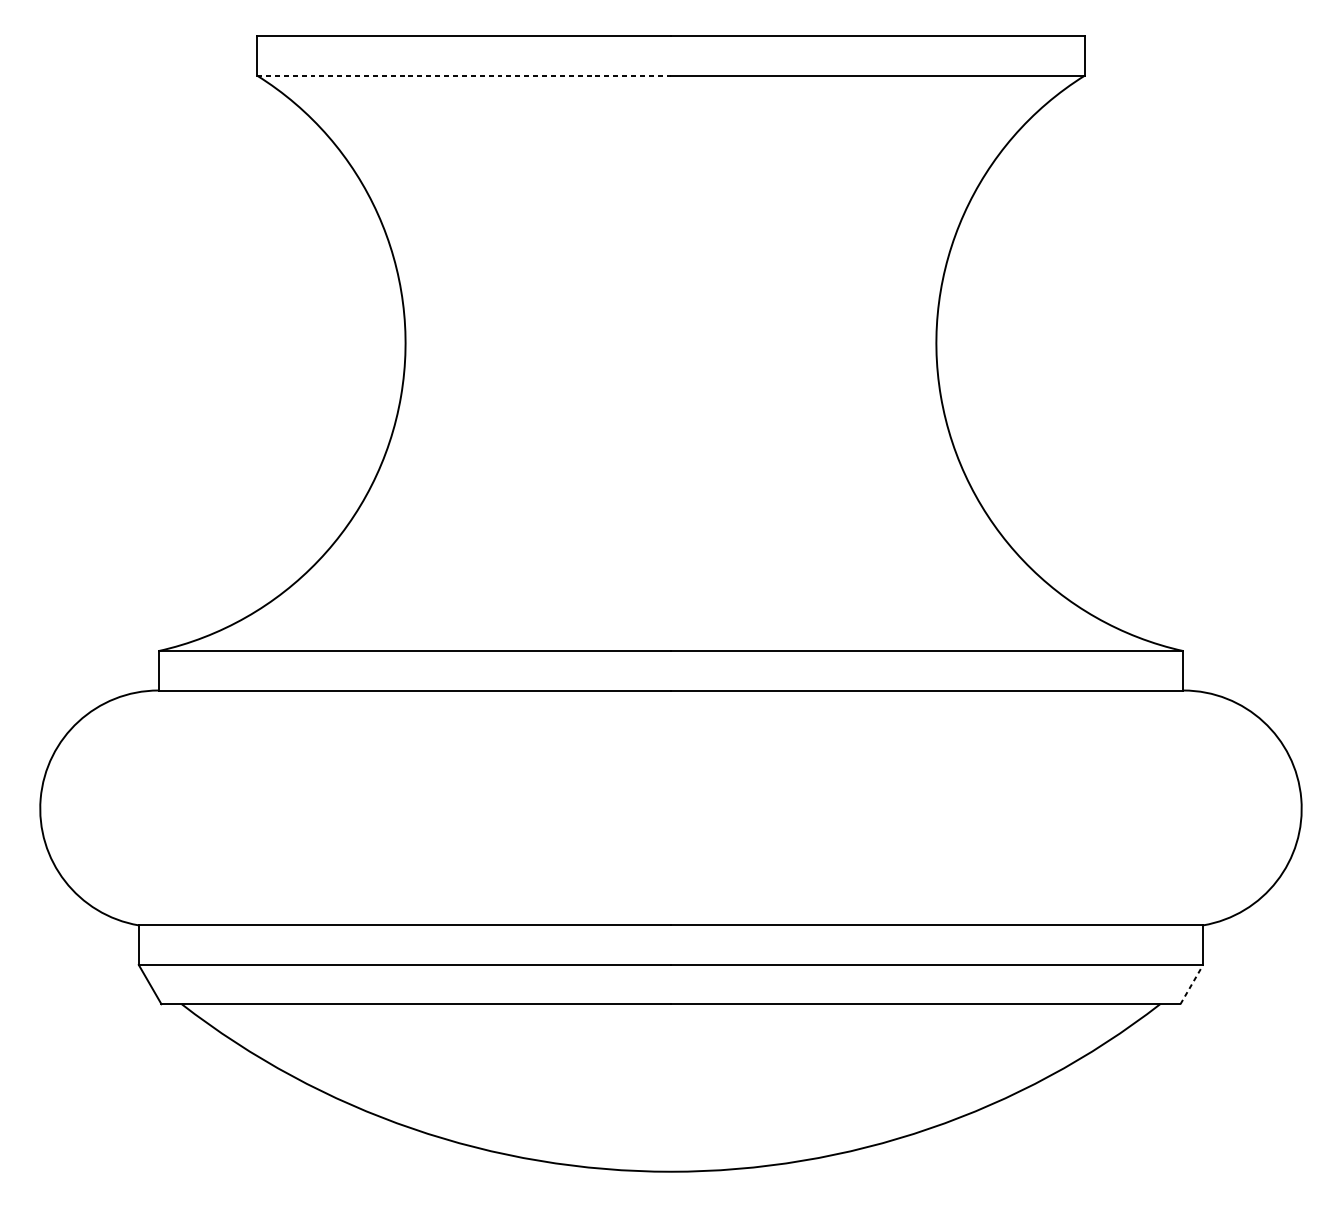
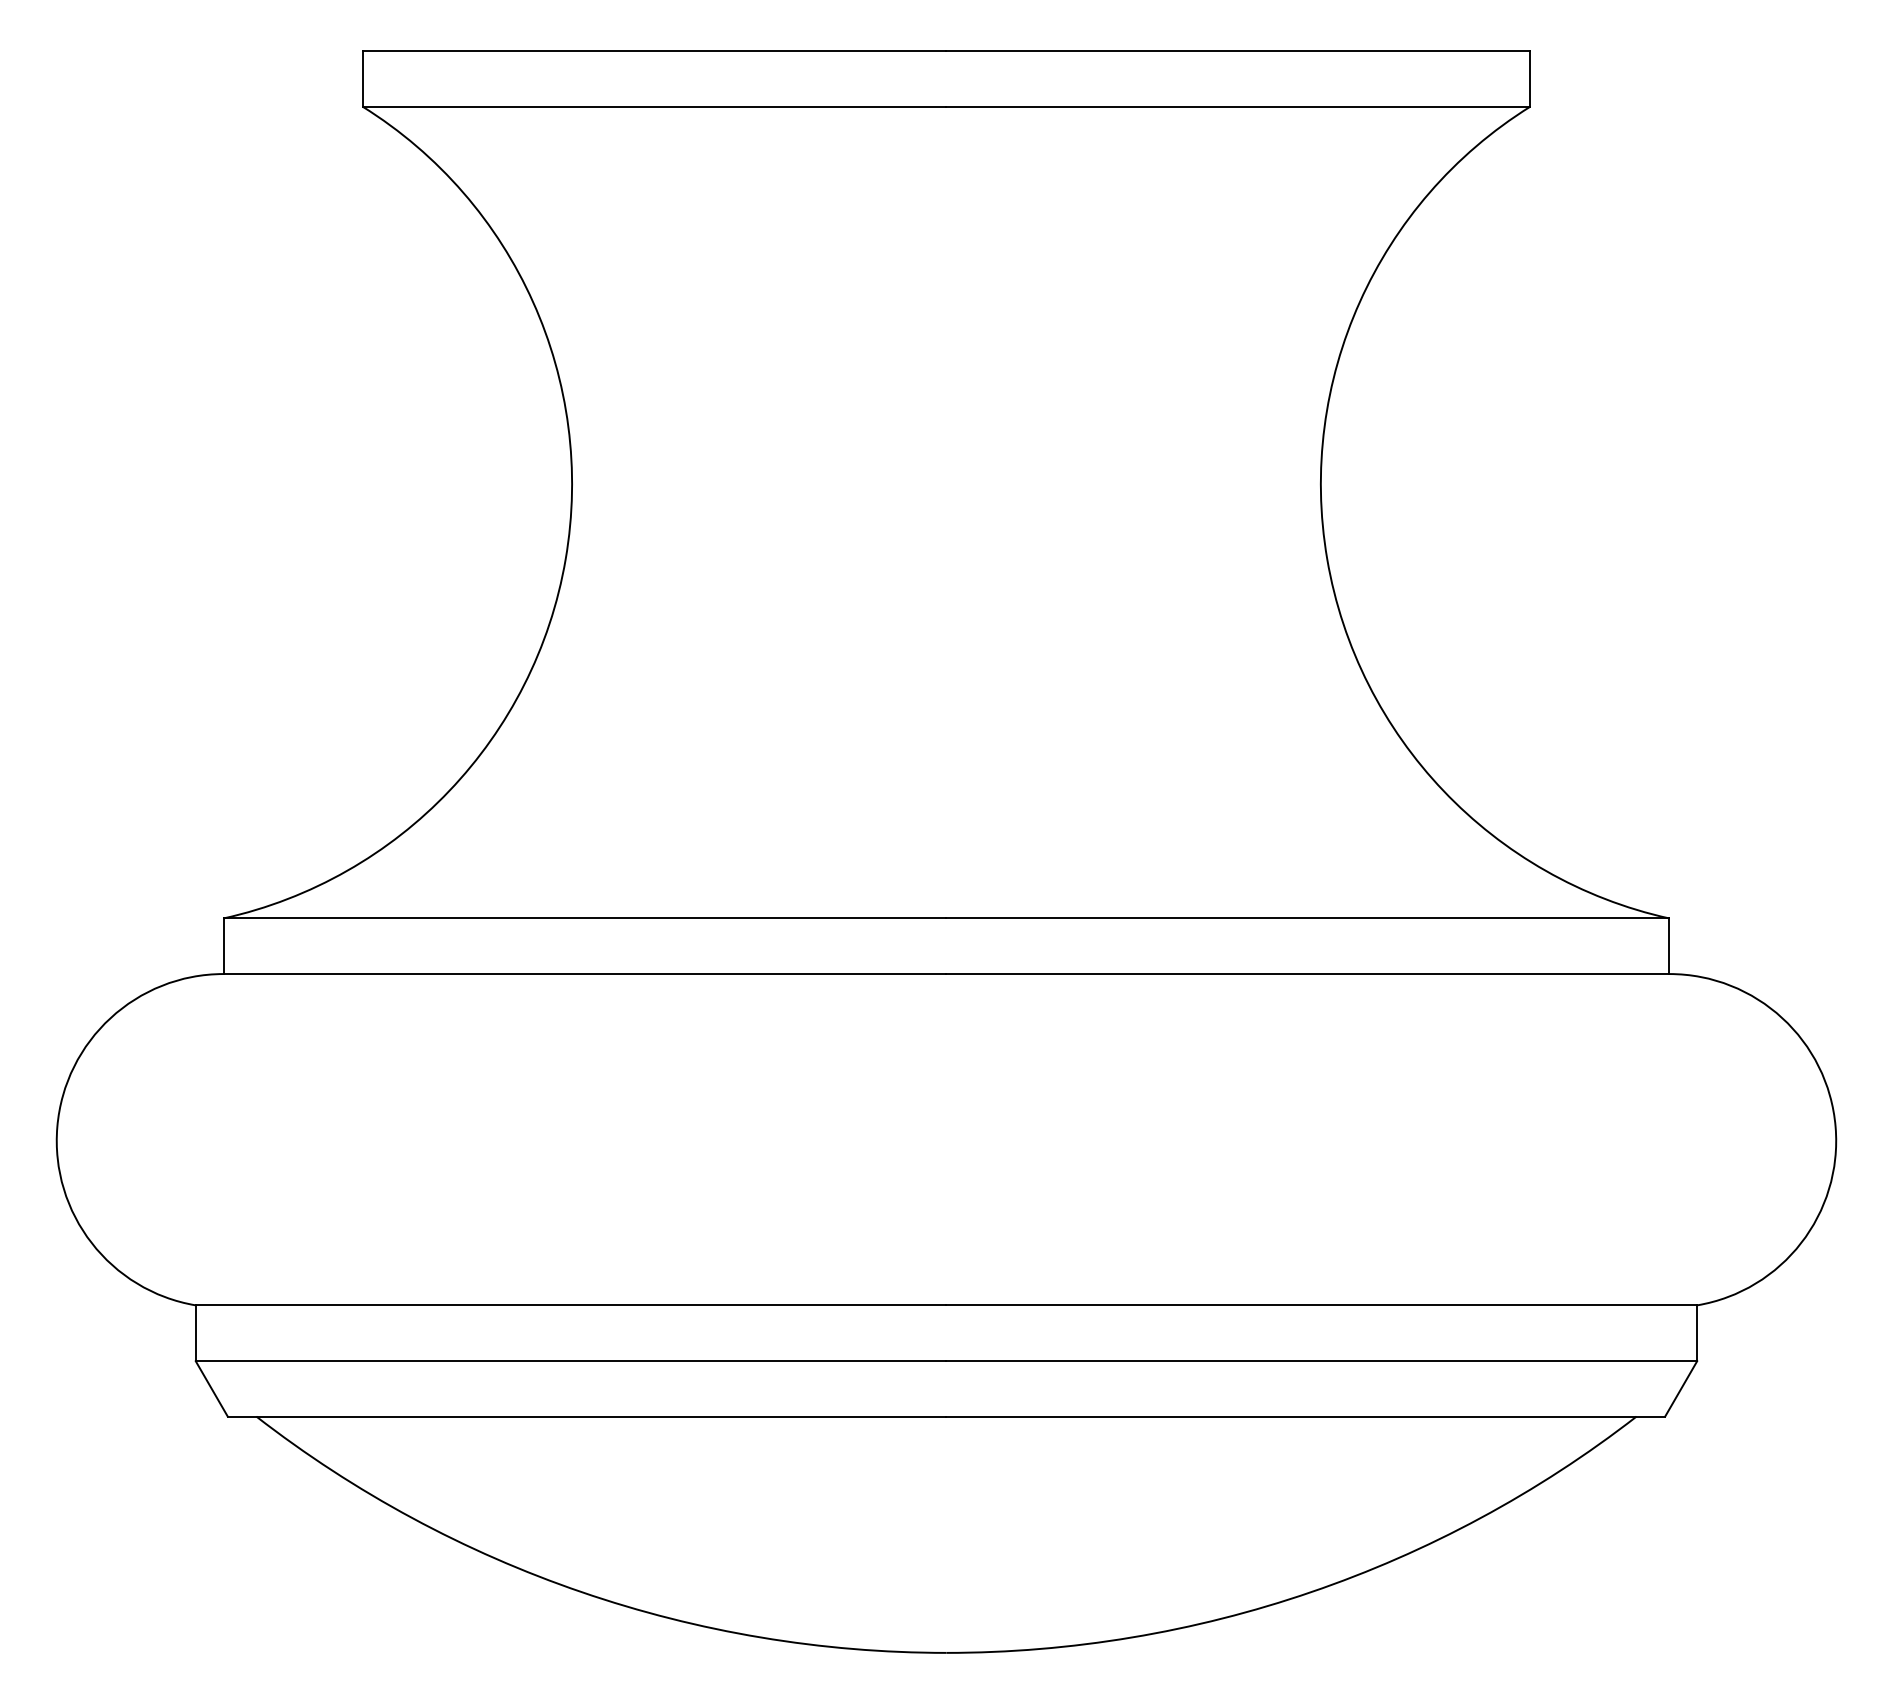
line: (464, 75) -> (654, 106), dashed -> solid
line: (1192, 984) -> (1681, 1388), dashed -> solid

